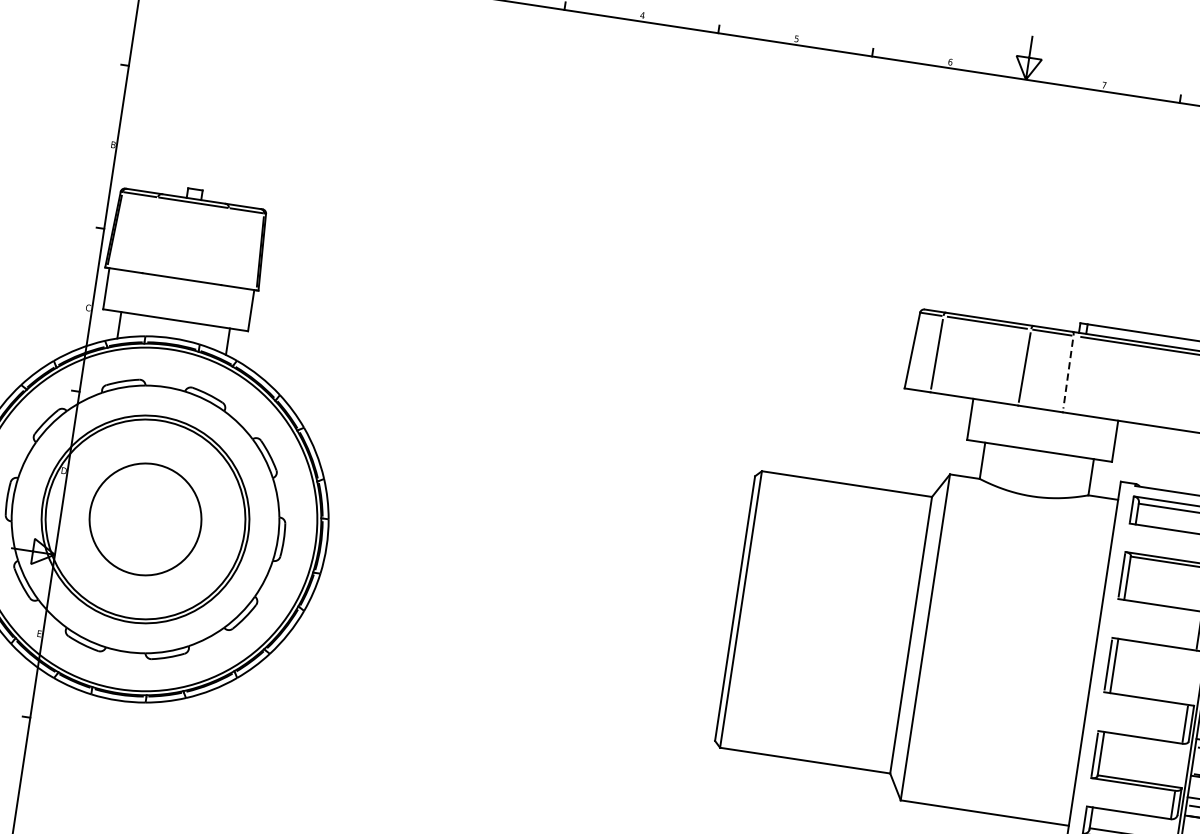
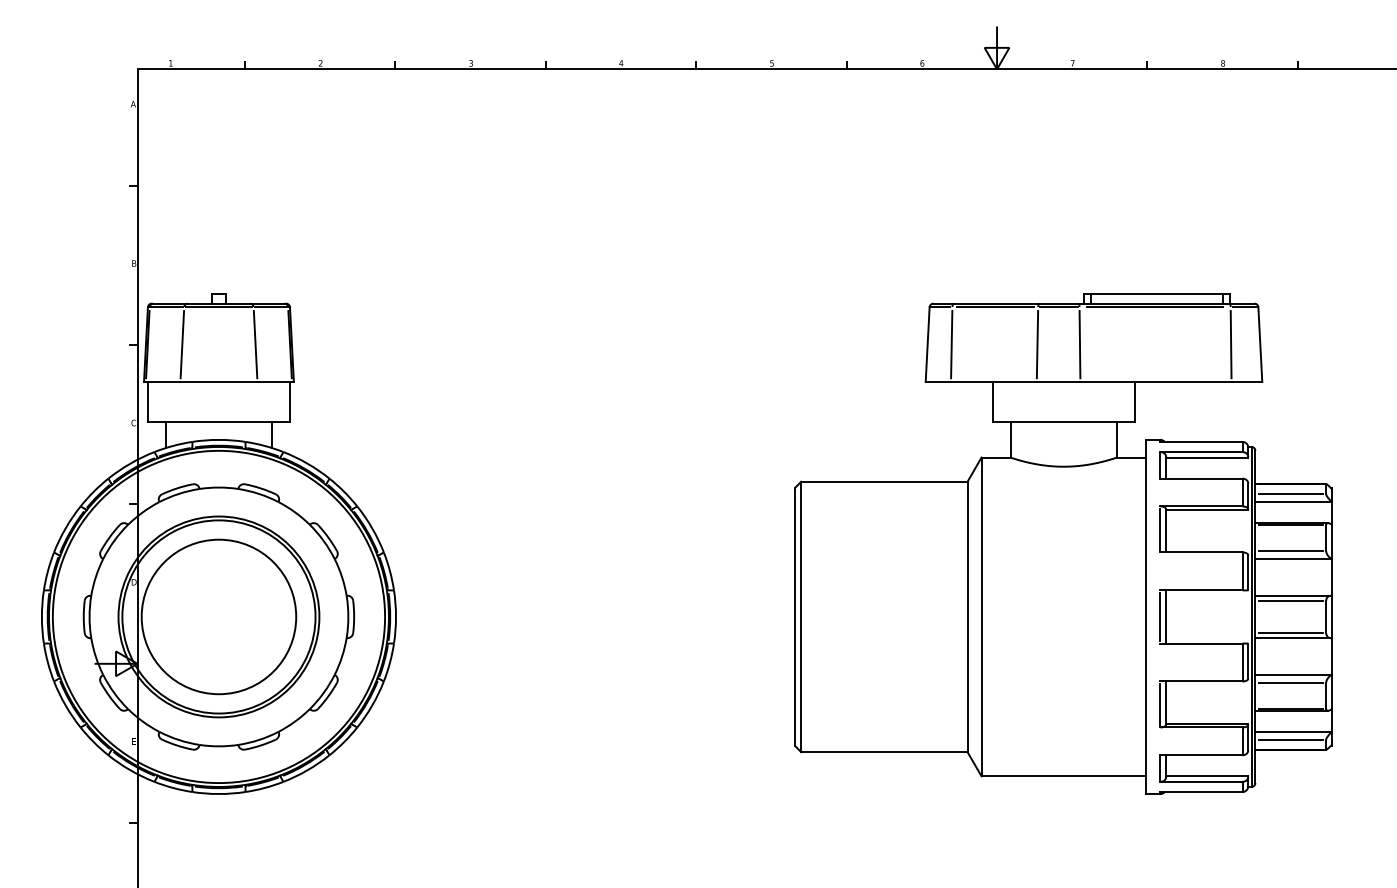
line: (150, 235) -> (182, 344), added
line: (225, 246) -> (255, 344), added
line: (1067, 373) -> (1079, 344), dashed -> solid
circle: (145, 518) -> (218, 616), size x1.43

